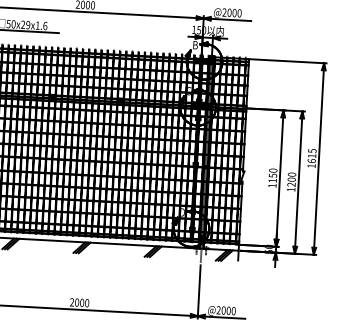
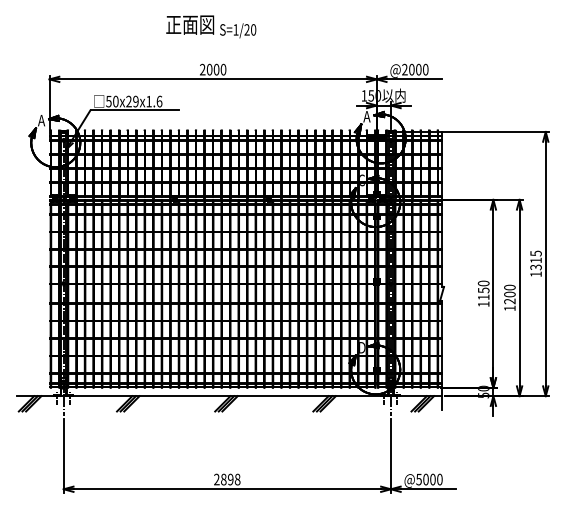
text: (194, 44) -> (366, 116), B -> A
text: (311, 161) -> (535, 267), 1615 -> 1315
text: (81, 302) -> (230, 479), 2000 -> 2898
text: (218, 310) -> (418, 479), @2000 -> @5000

